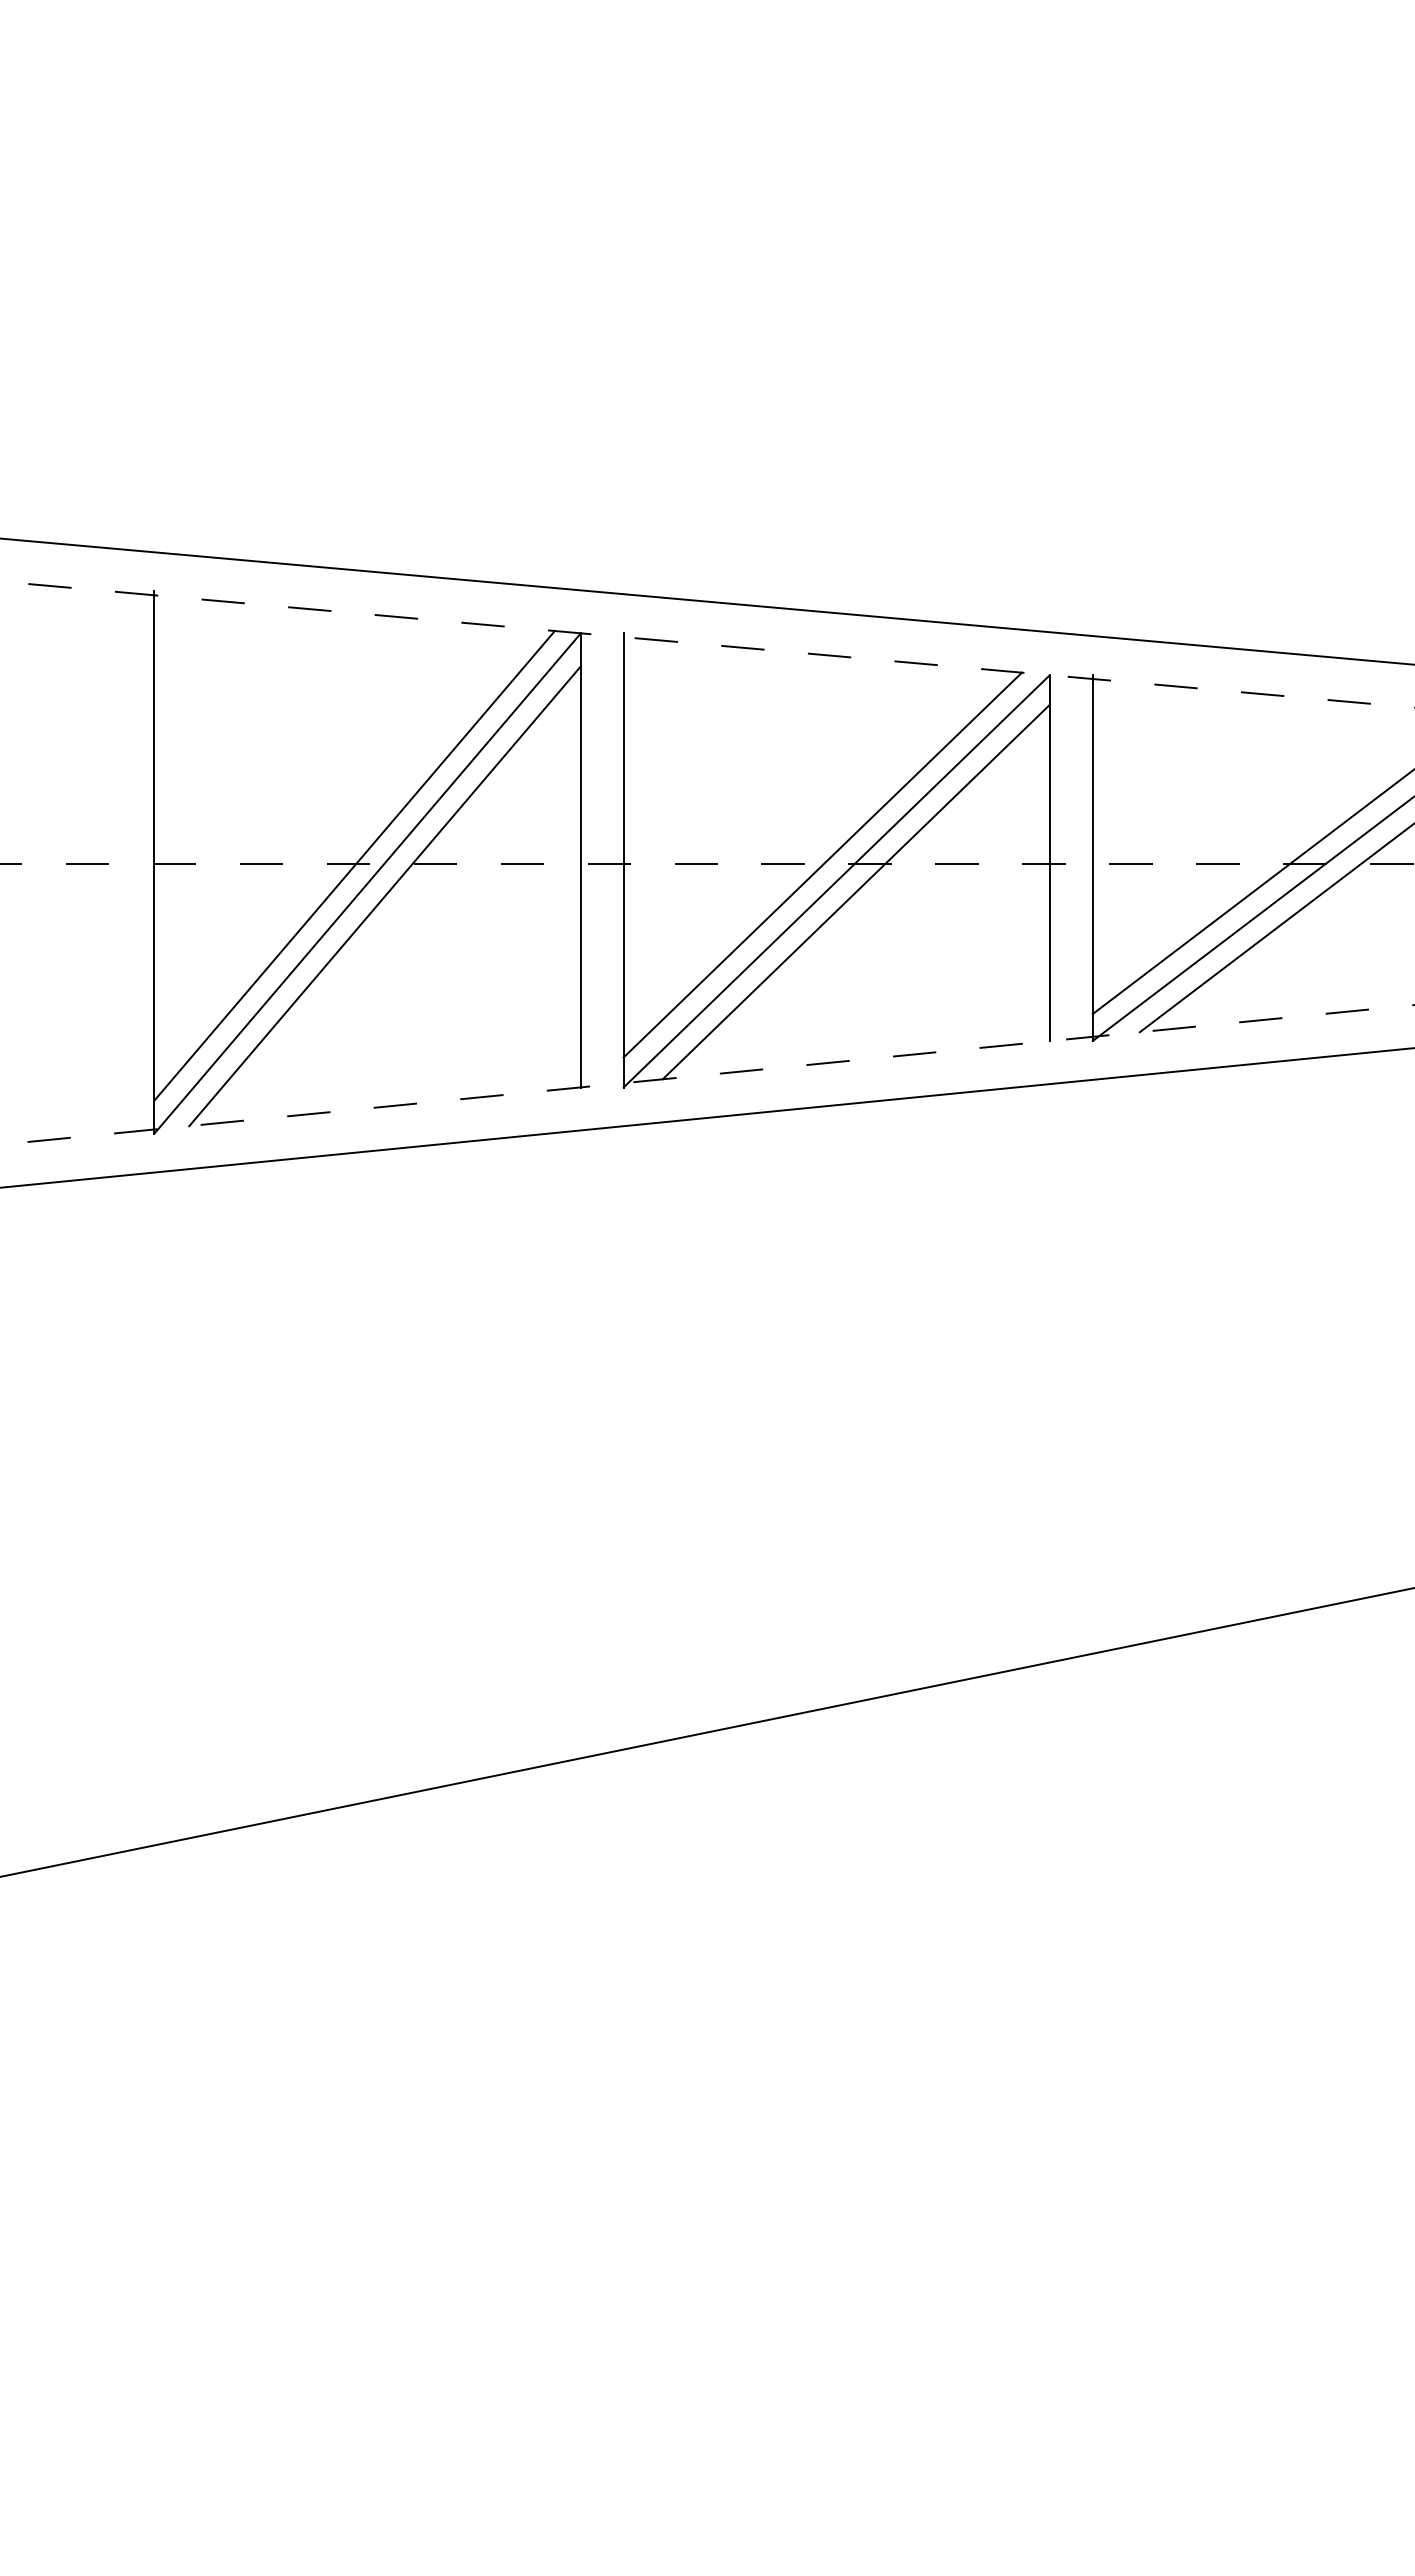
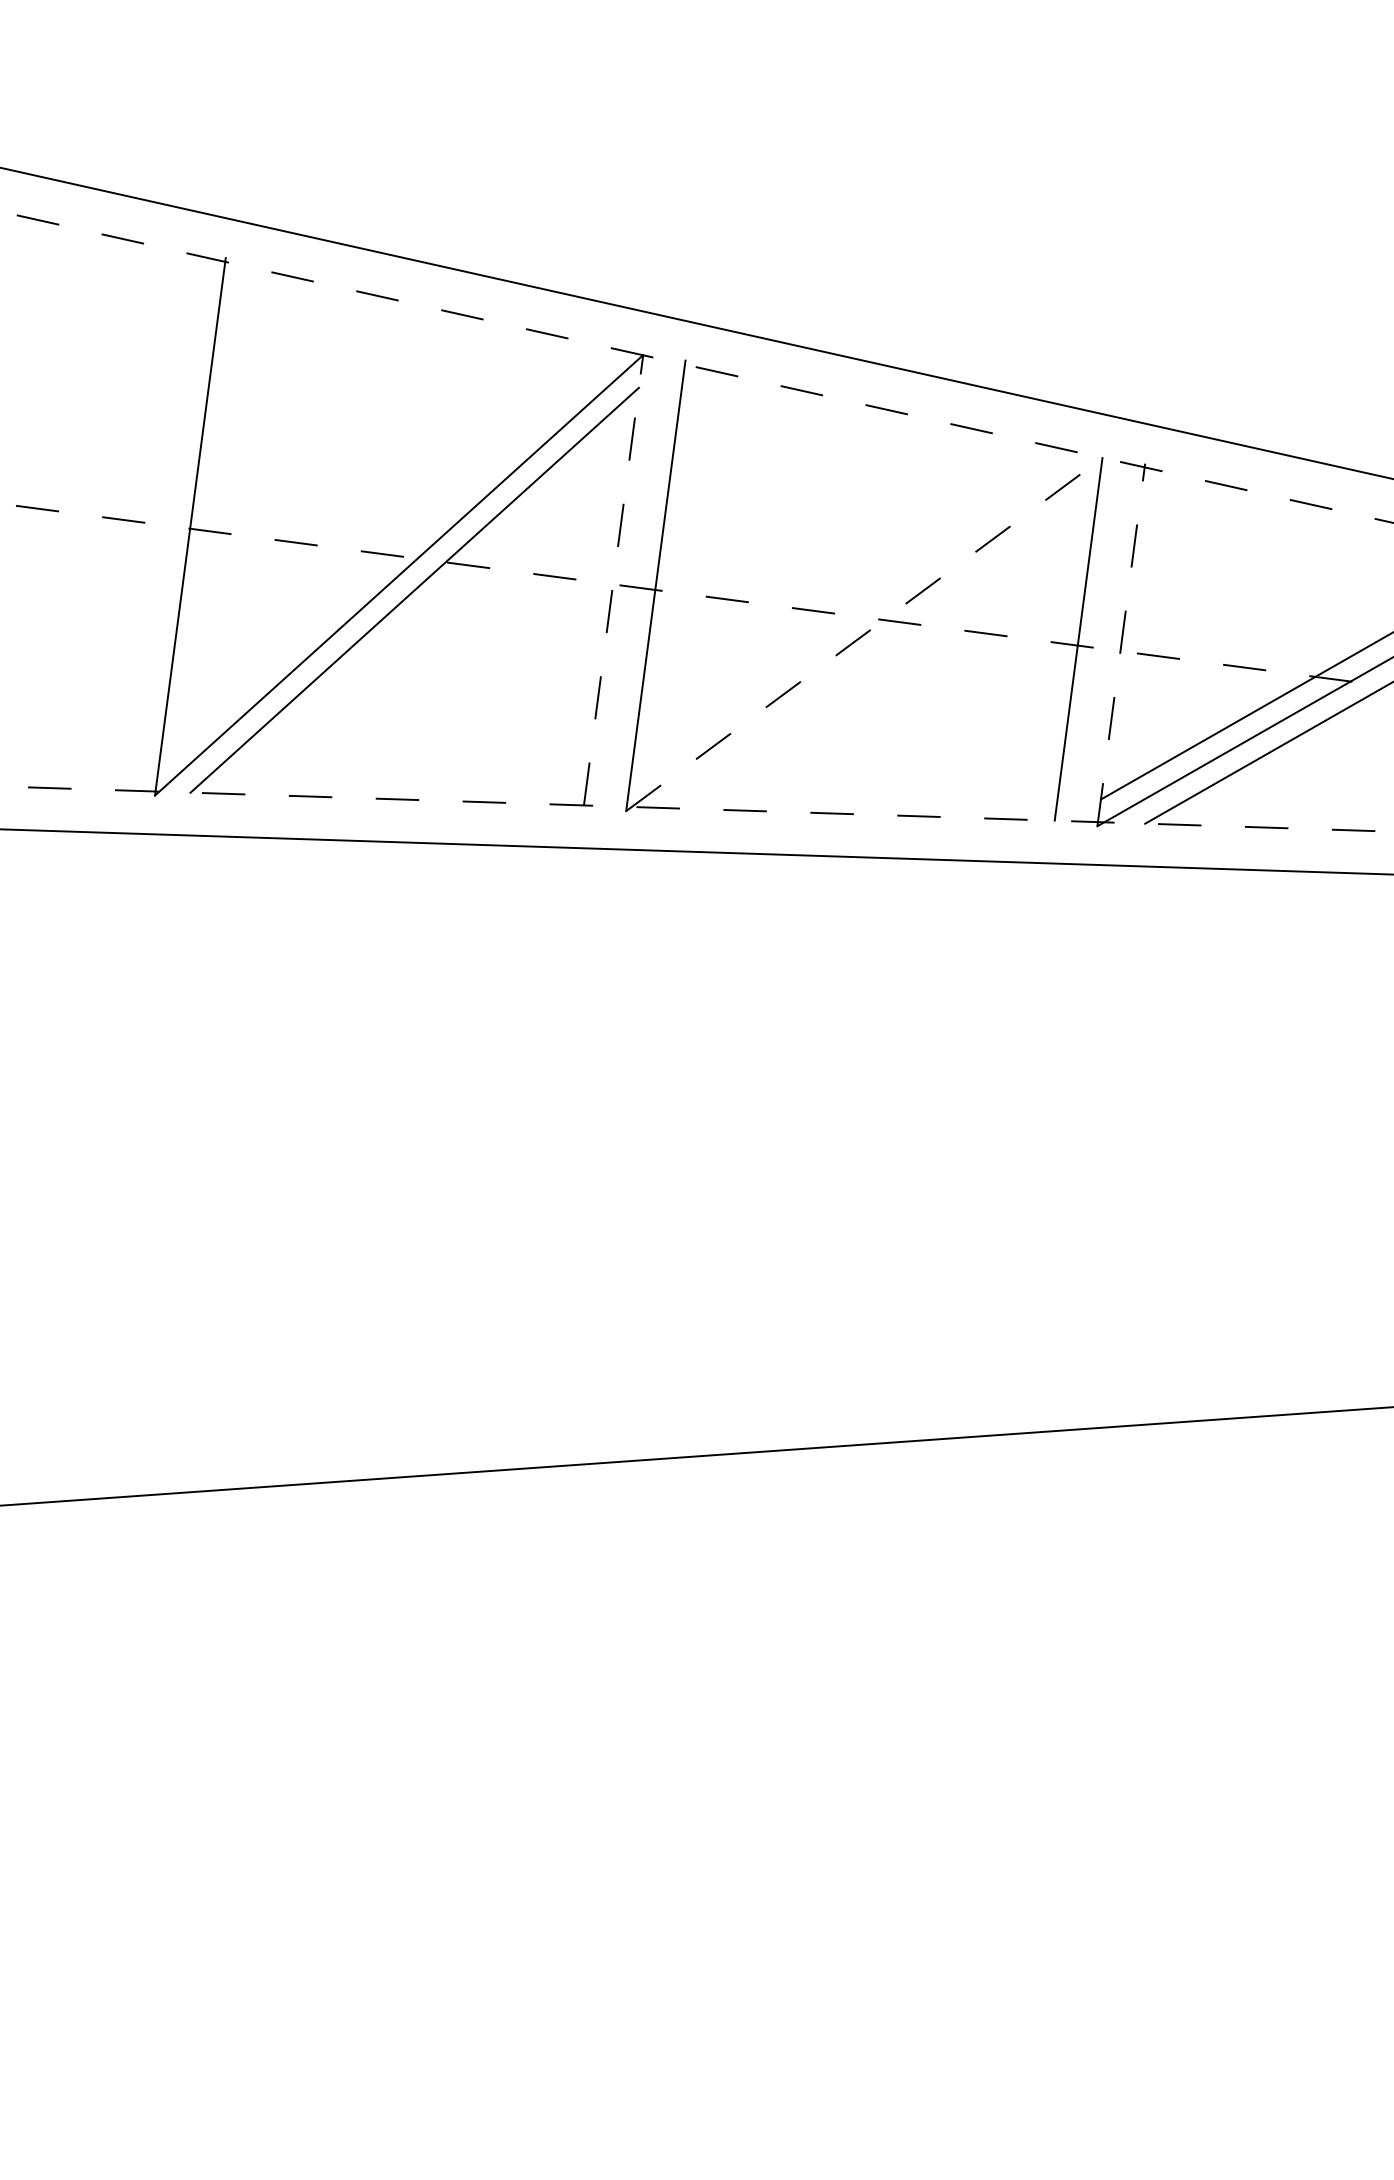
line: (1092, 858) -> (1120, 645), solid -> dashed
line: (581, 859) -> (614, 579), solid -> dashed
line: (822, 864) -> (852, 615), removed
line: (354, 865) -> (388, 555), removed
line: (837, 881) -> (865, 634), solid -> dashed
line: (855, 891) -> (881, 647), removed

